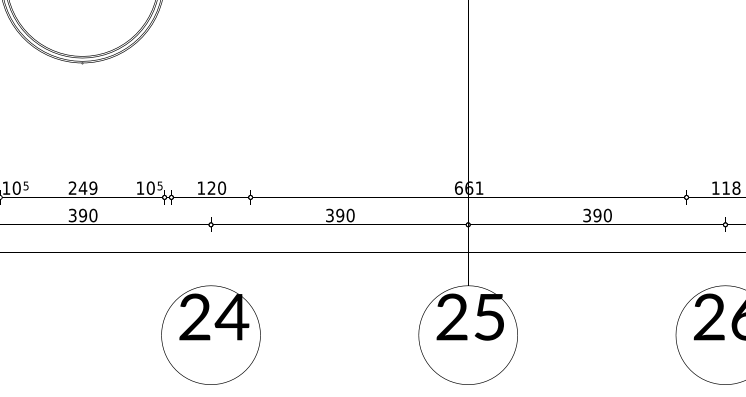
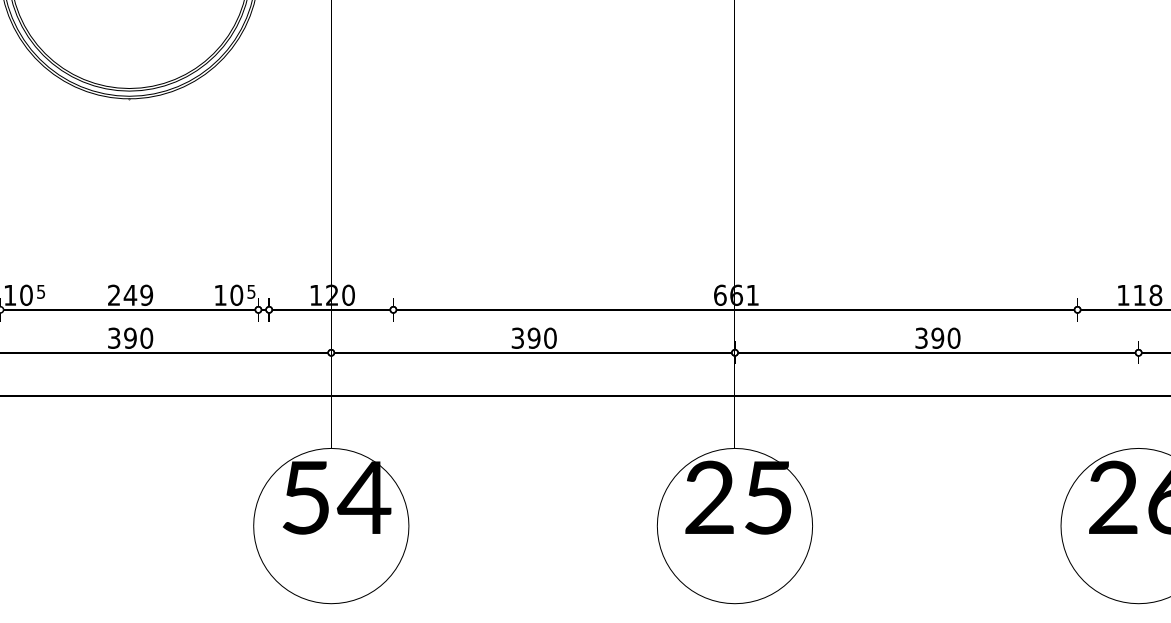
text: (194, 316) -> (305, 496), 24 -> 54

